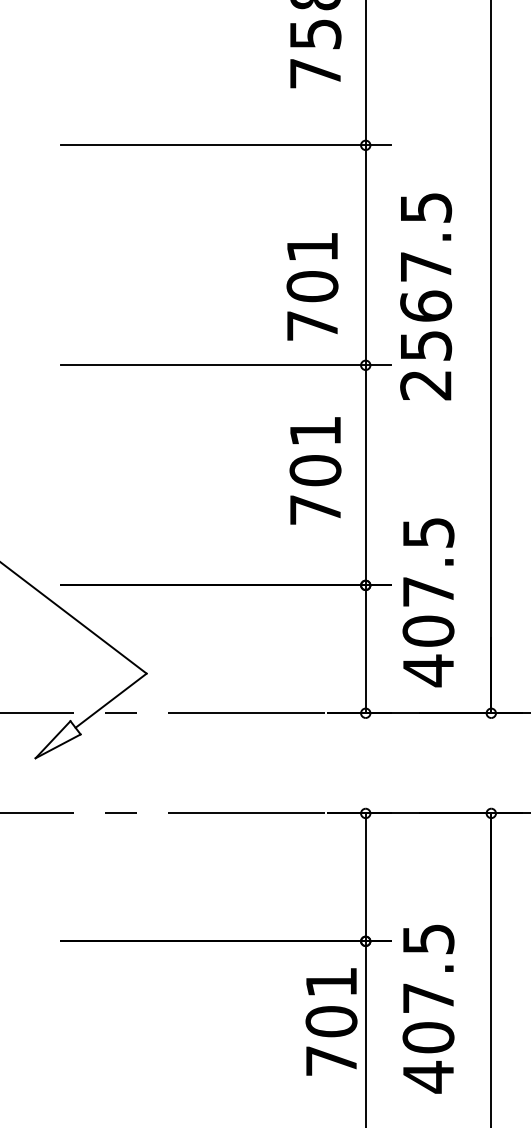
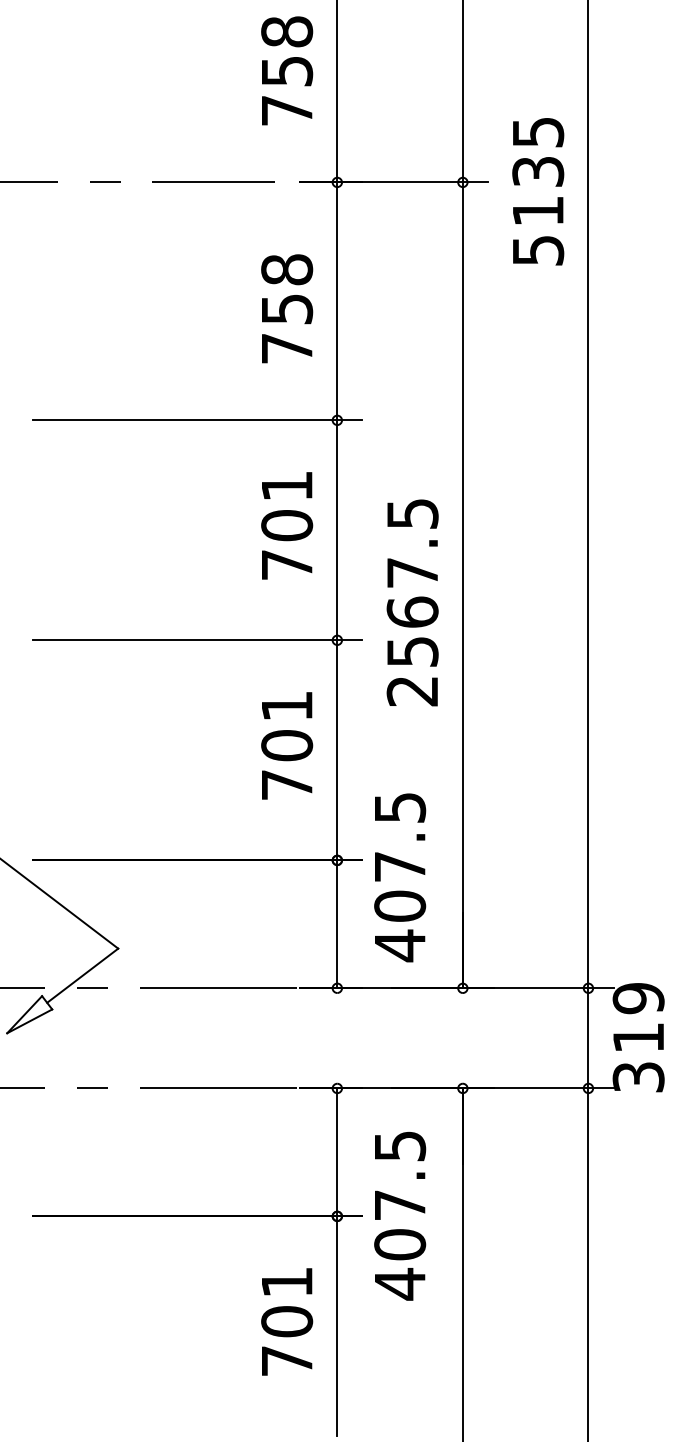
text: (312, 286) -> (287, 525), moved
text: (425, 296) -> (412, 602), moved
text: (428, 1009) -> (400, 1216), moved
text: (331, 1021) -> (287, 1321), moved

